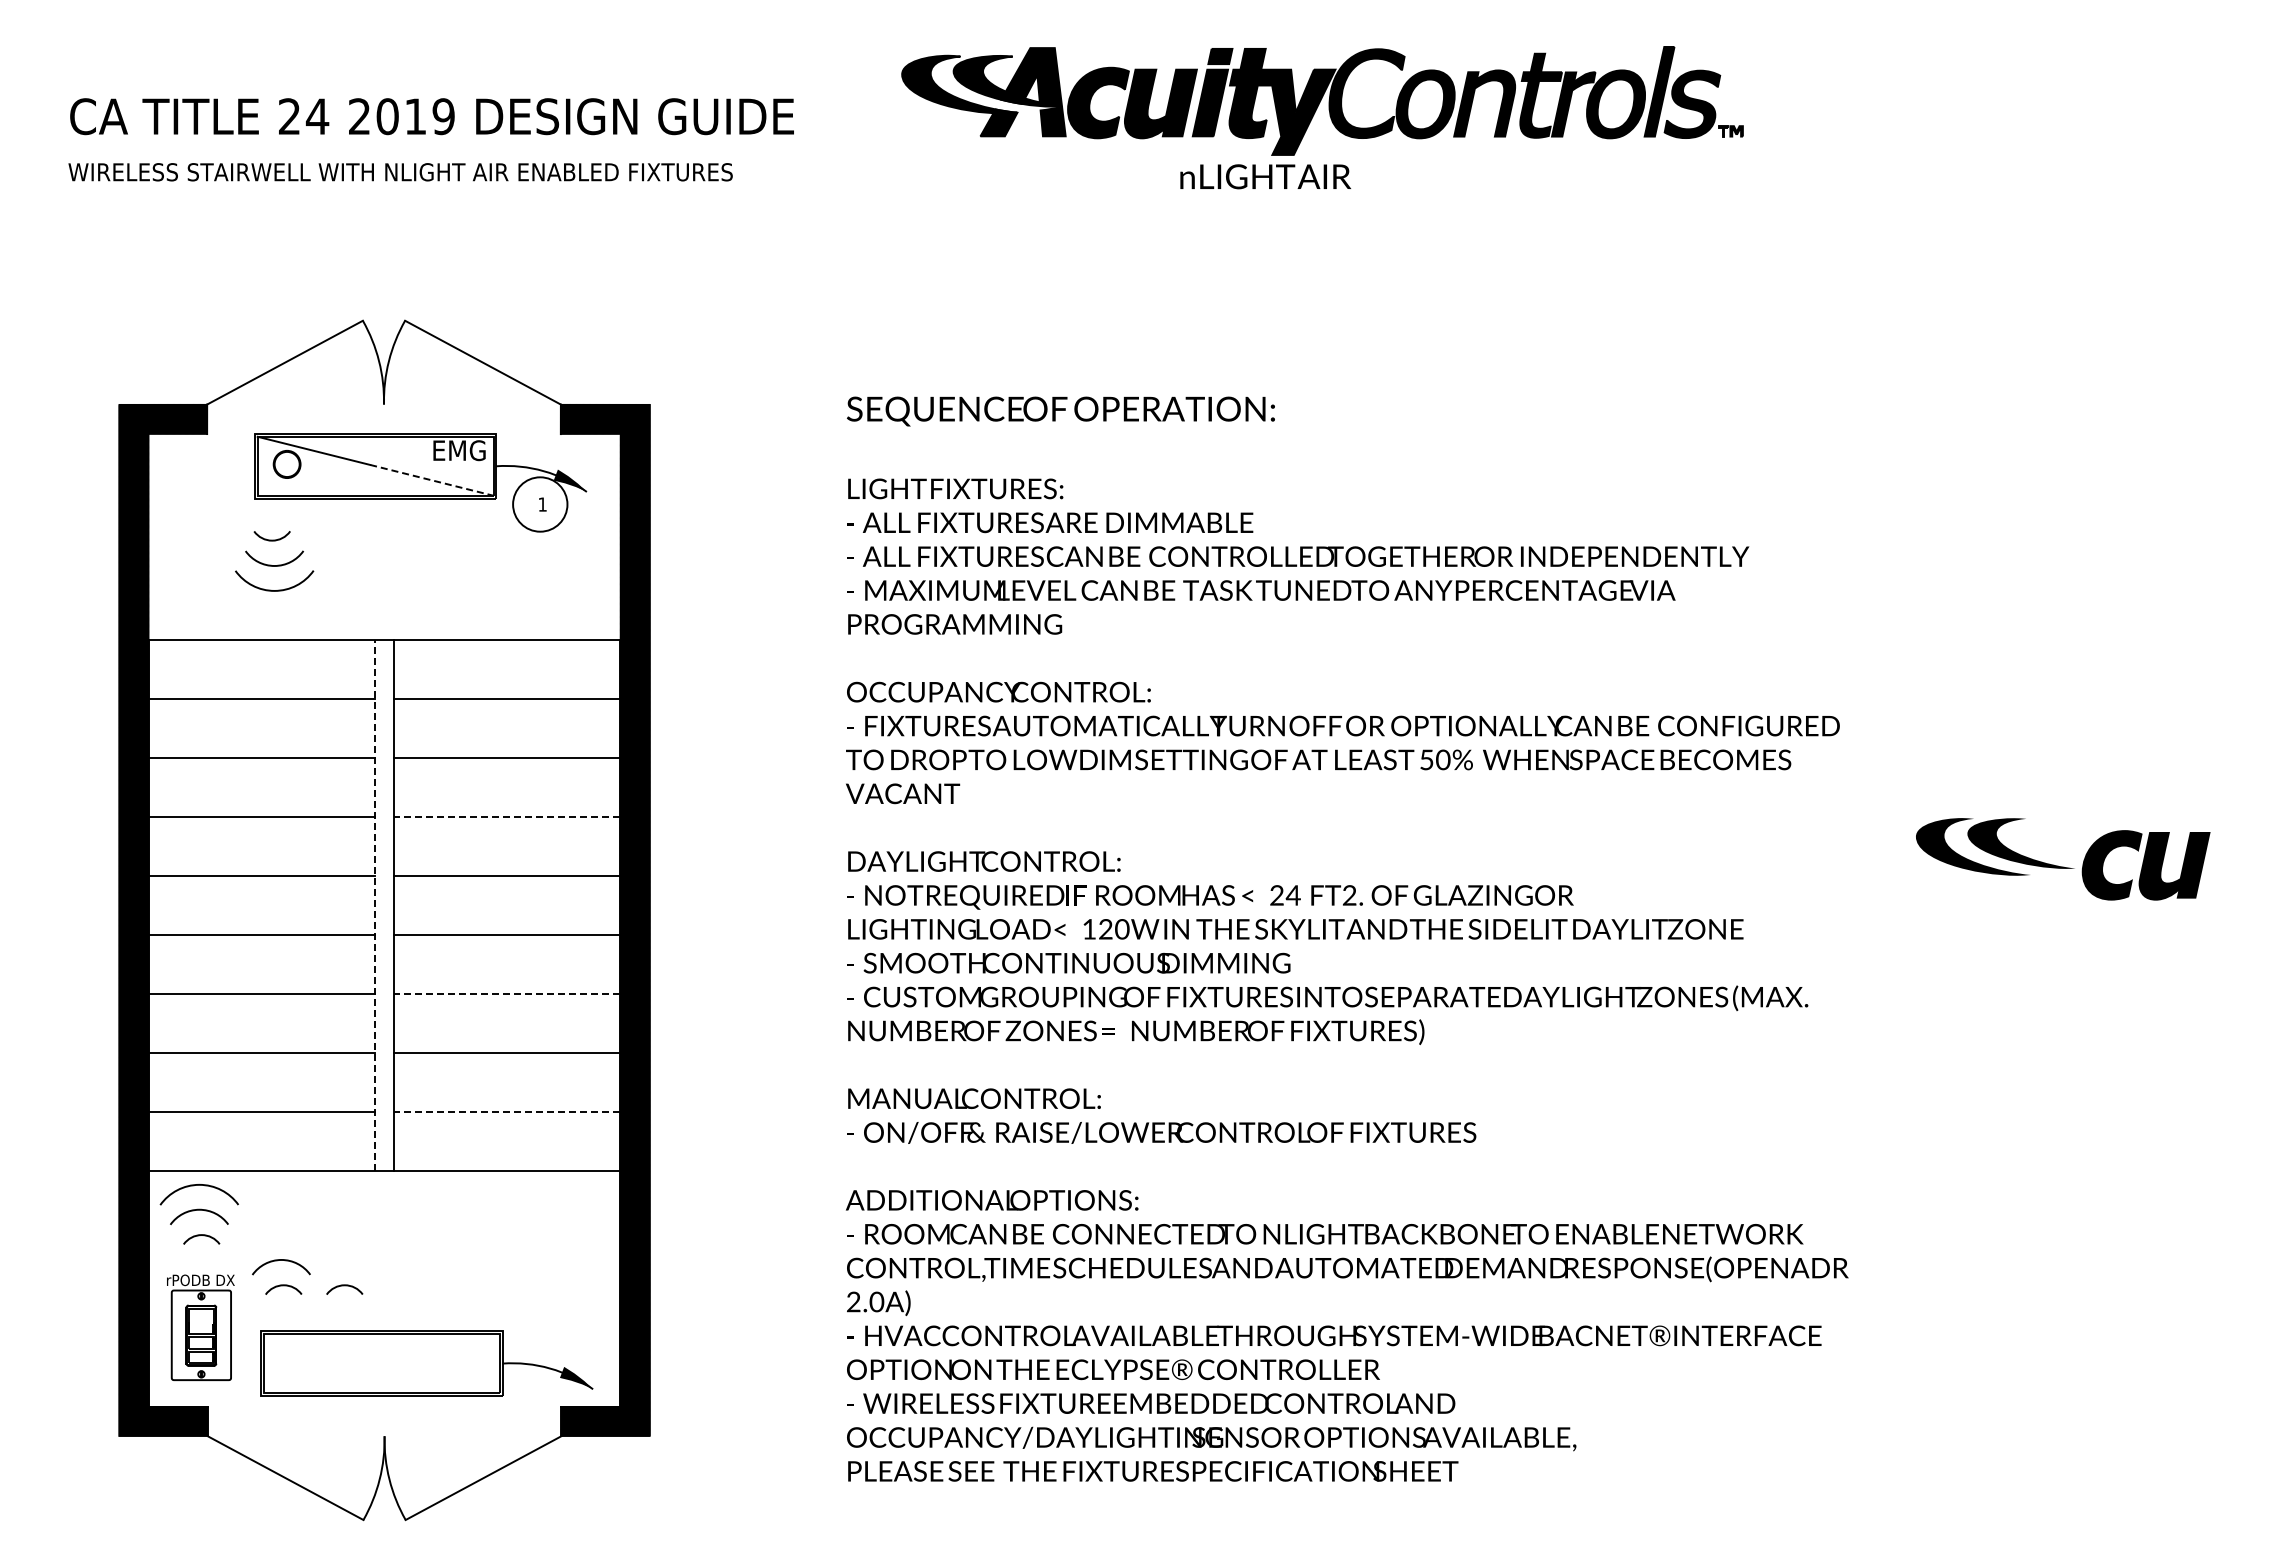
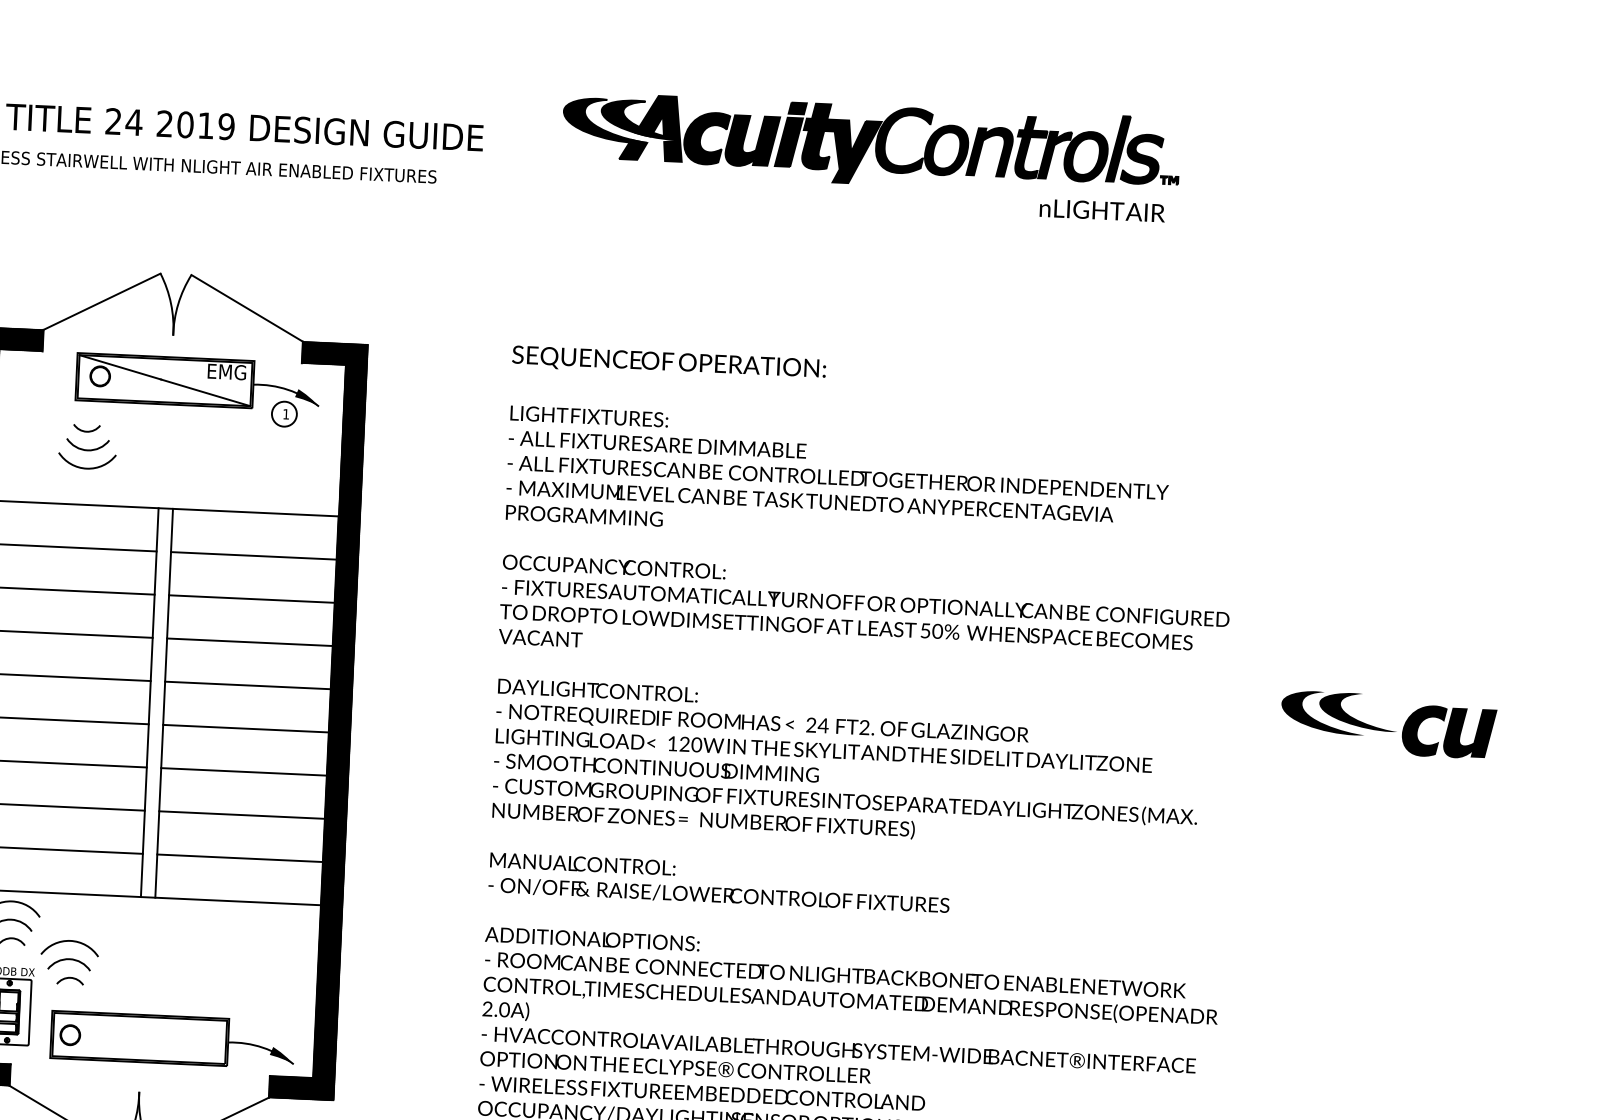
text: (1265, 176) -> (1102, 210), moved
line: (431, 480) -> (205, 392), dashed -> solid
circle: (540, 504) -> (284, 414), size x0.62
line: (507, 817) -> (249, 642), dashed -> solid
line: (374, 905) -> (149, 702), dashed -> solid
line: (507, 994) -> (244, 772), dashed -> solid
line: (507, 1111) -> (240, 857), dashed -> solid
arc: (277, 1236) -> (67, 941), added
arc: (344, 1286) -> (114, 980), removed
part: (286, 1362) -> (69, 1034), added

